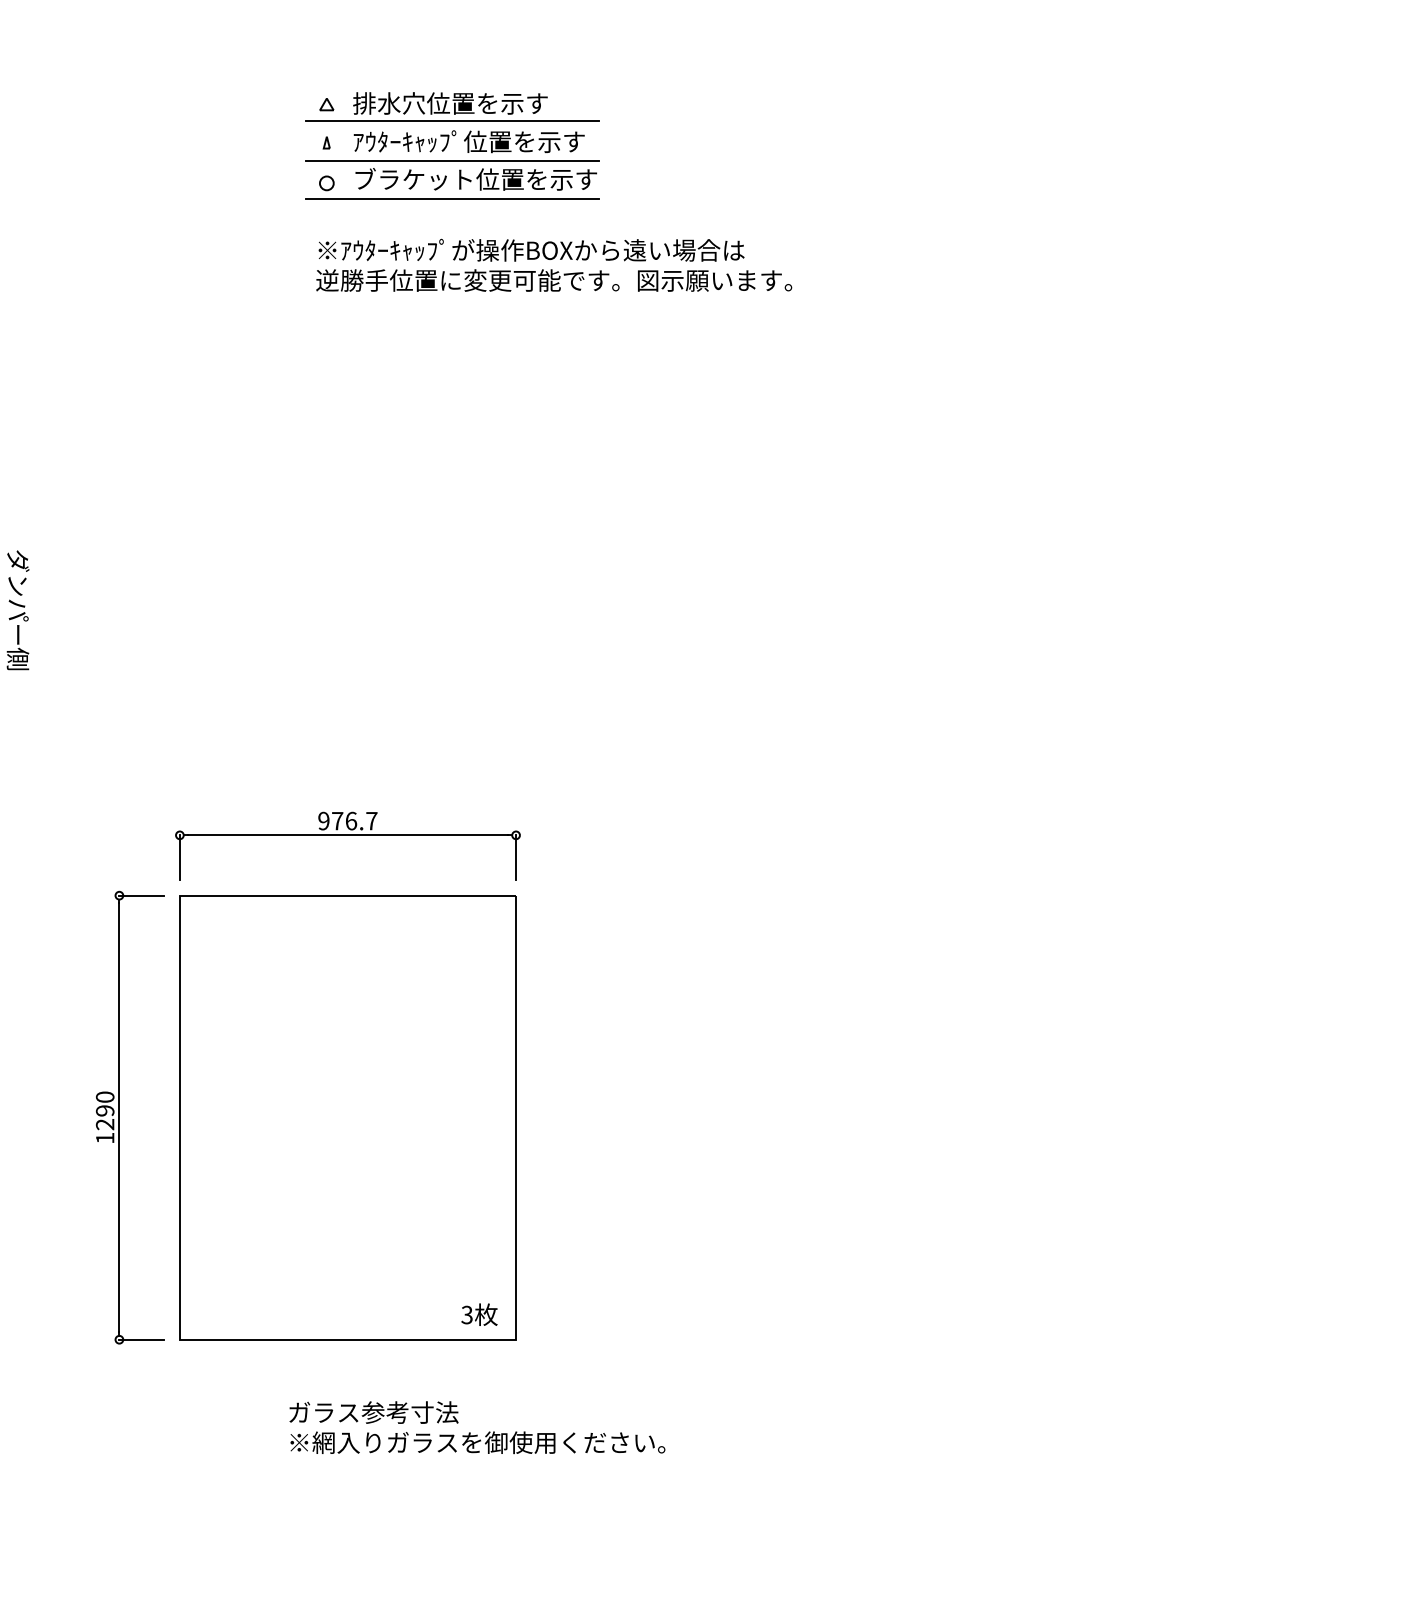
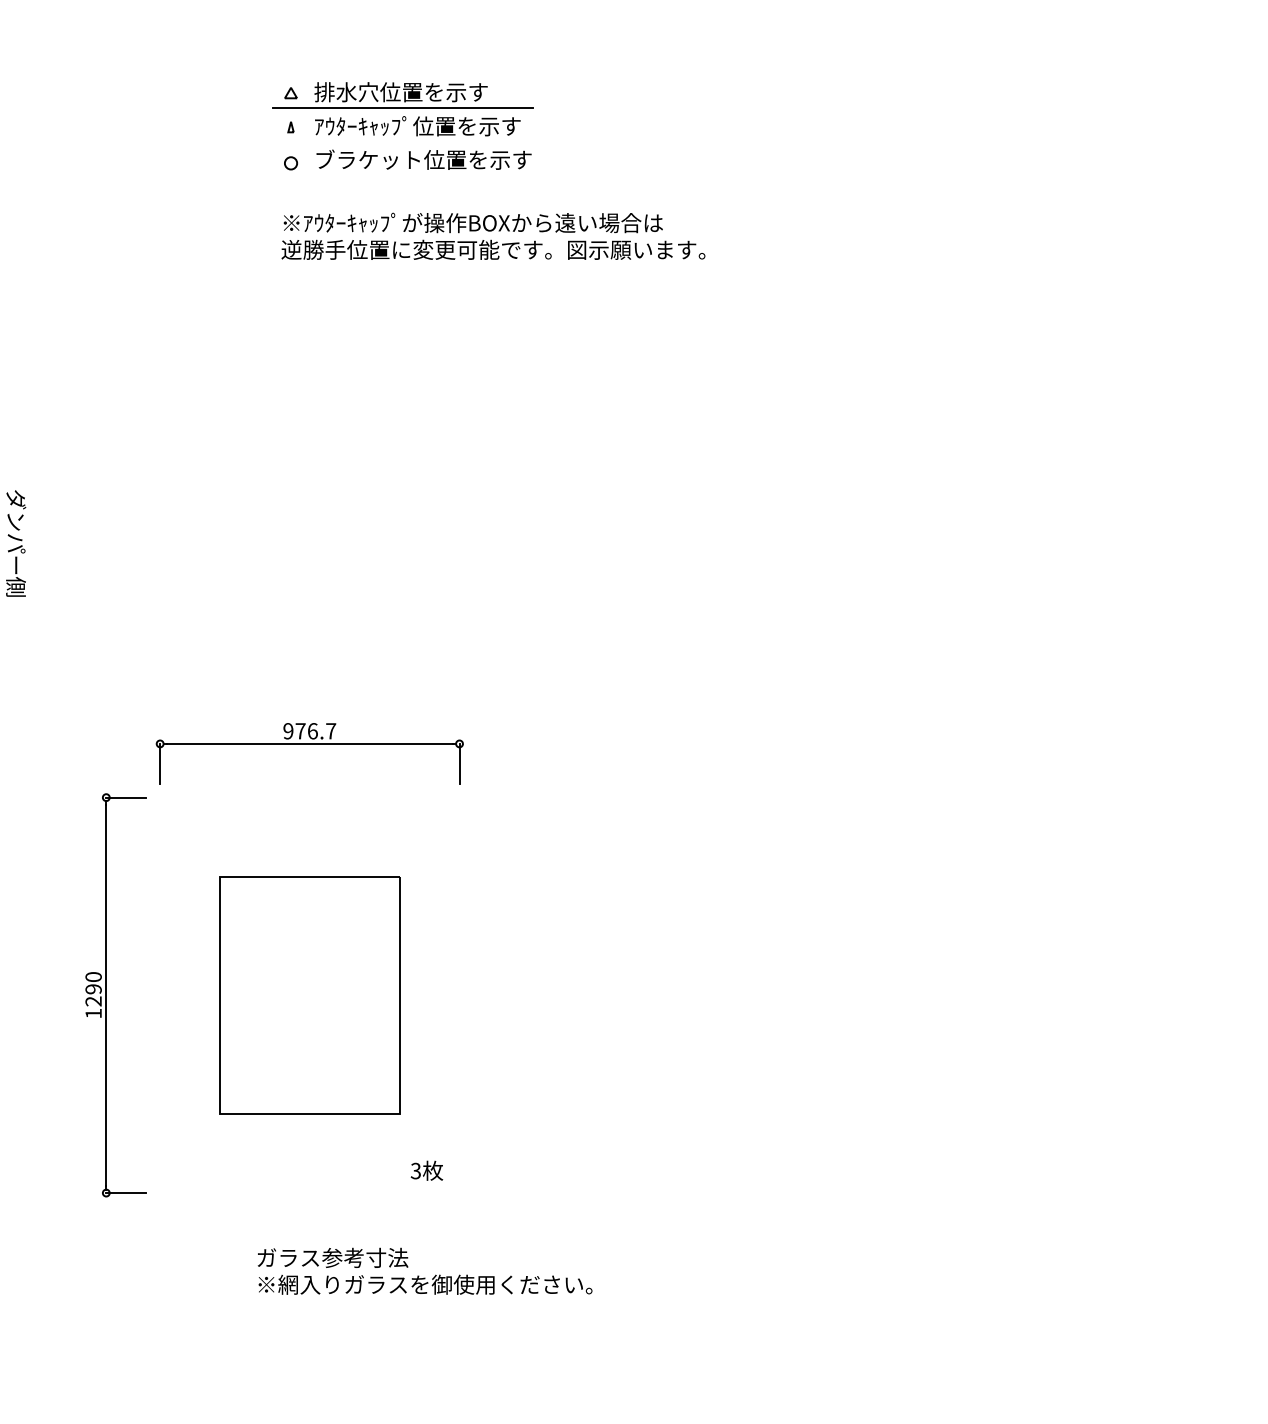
line: (452, 161) -> (402, 143), removed
line: (452, 199) -> (402, 177), removed
part: (347, 1117) -> (309, 995), size x0.6

